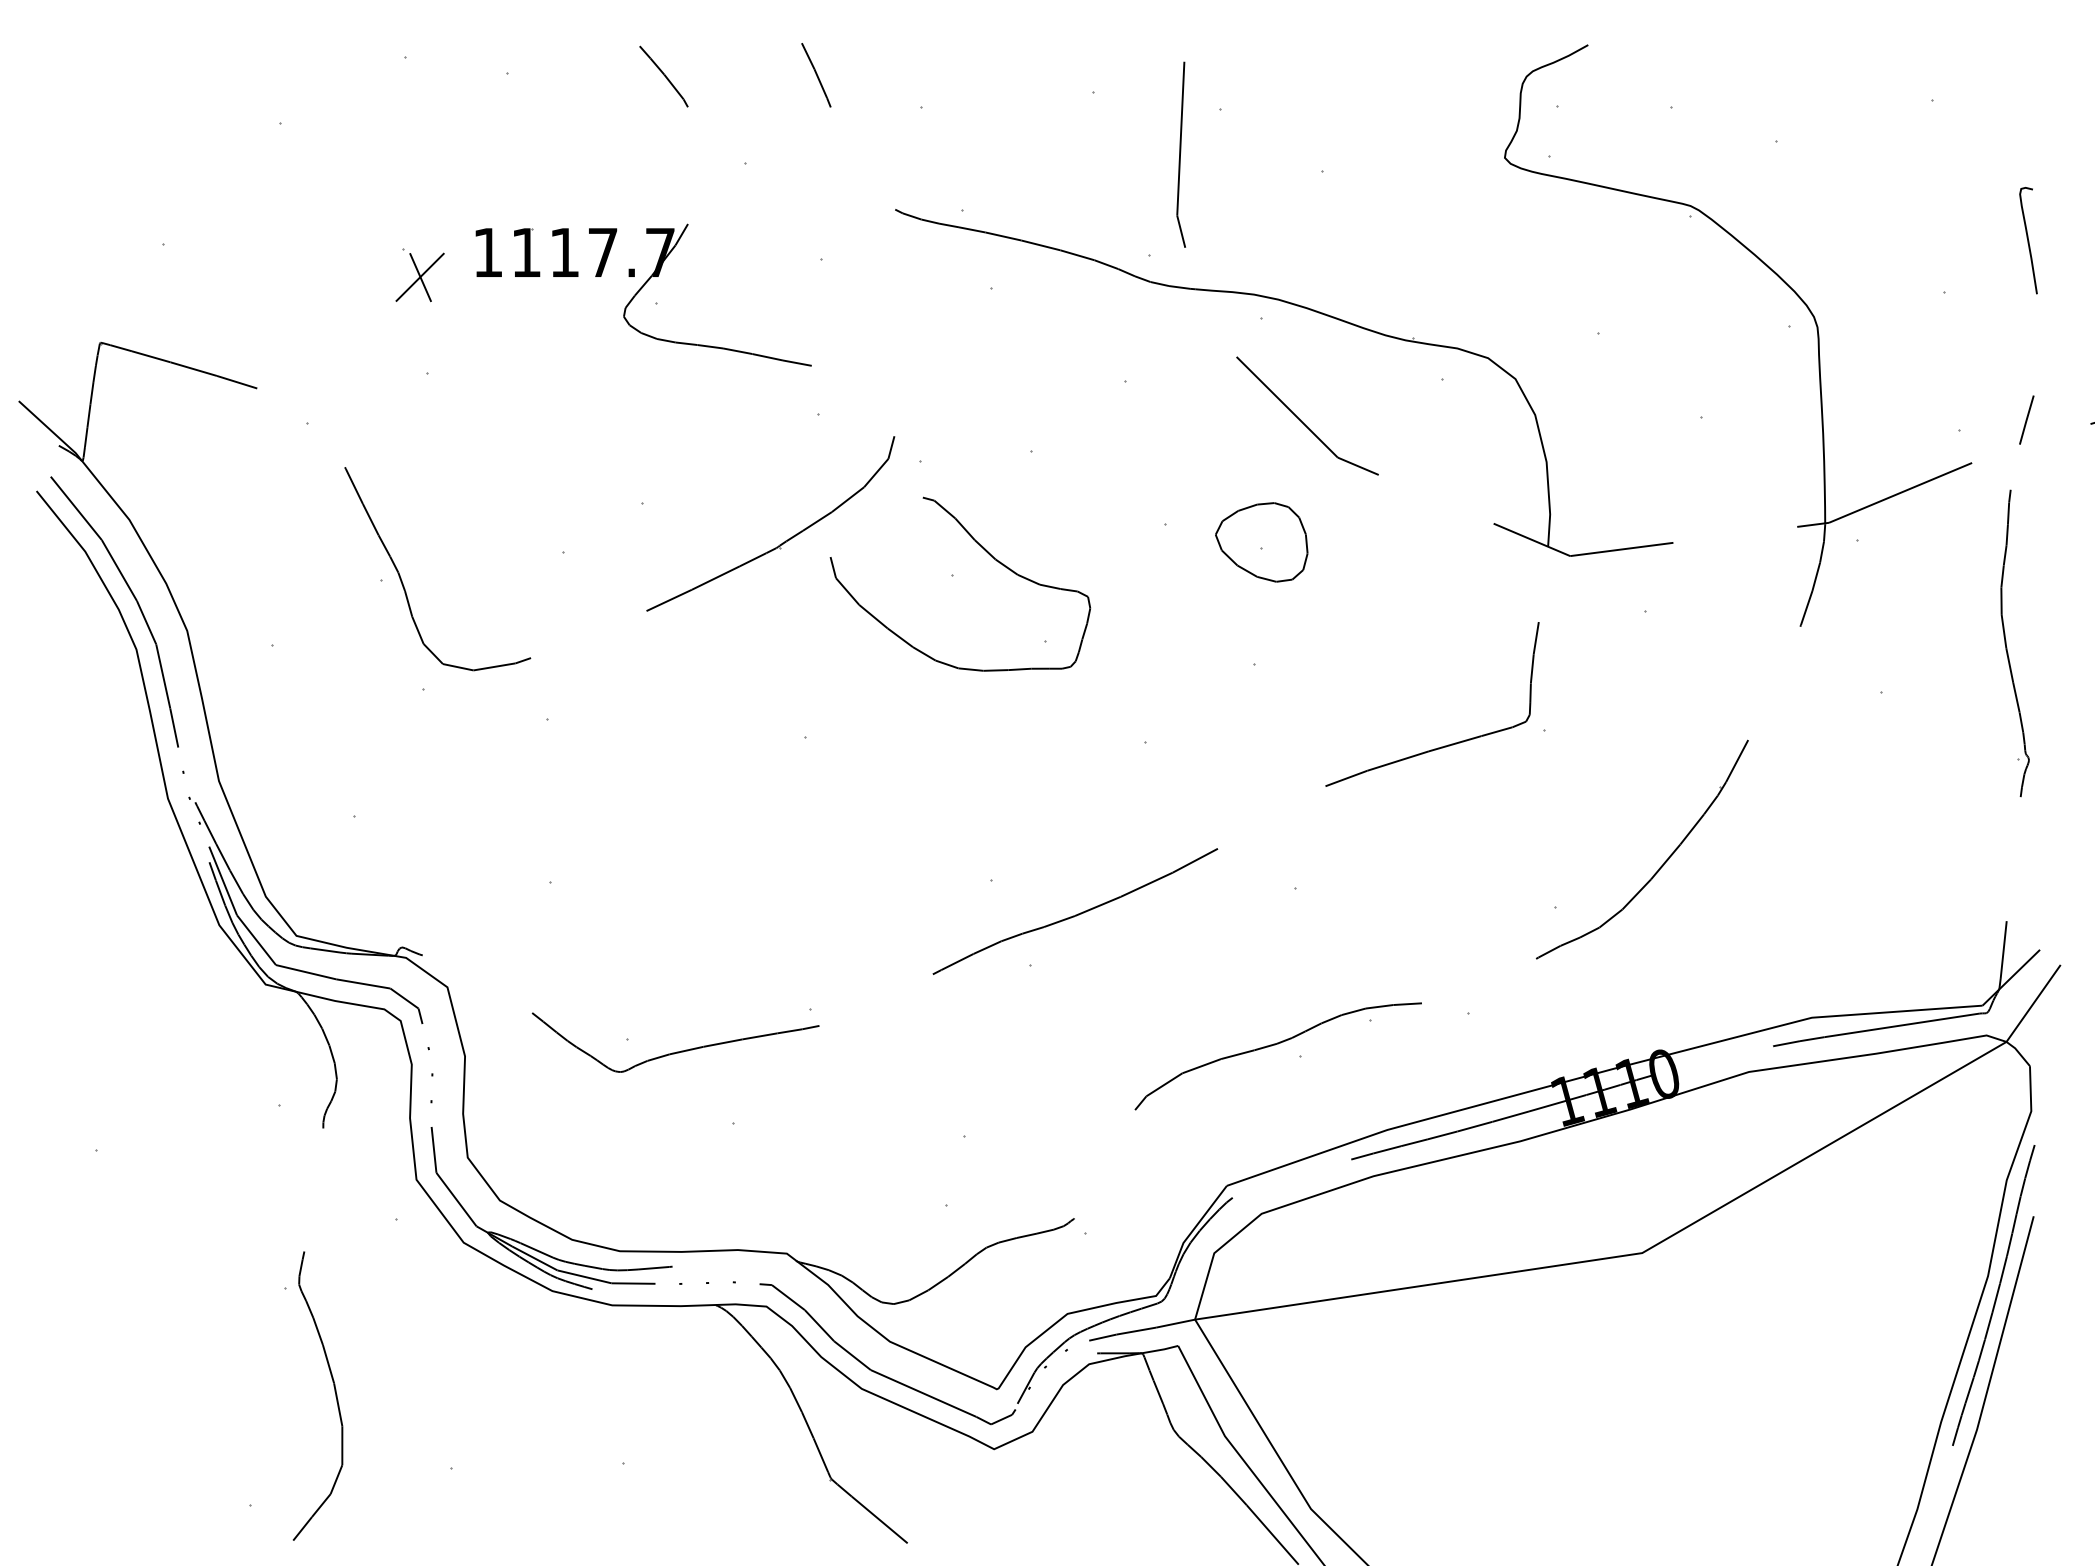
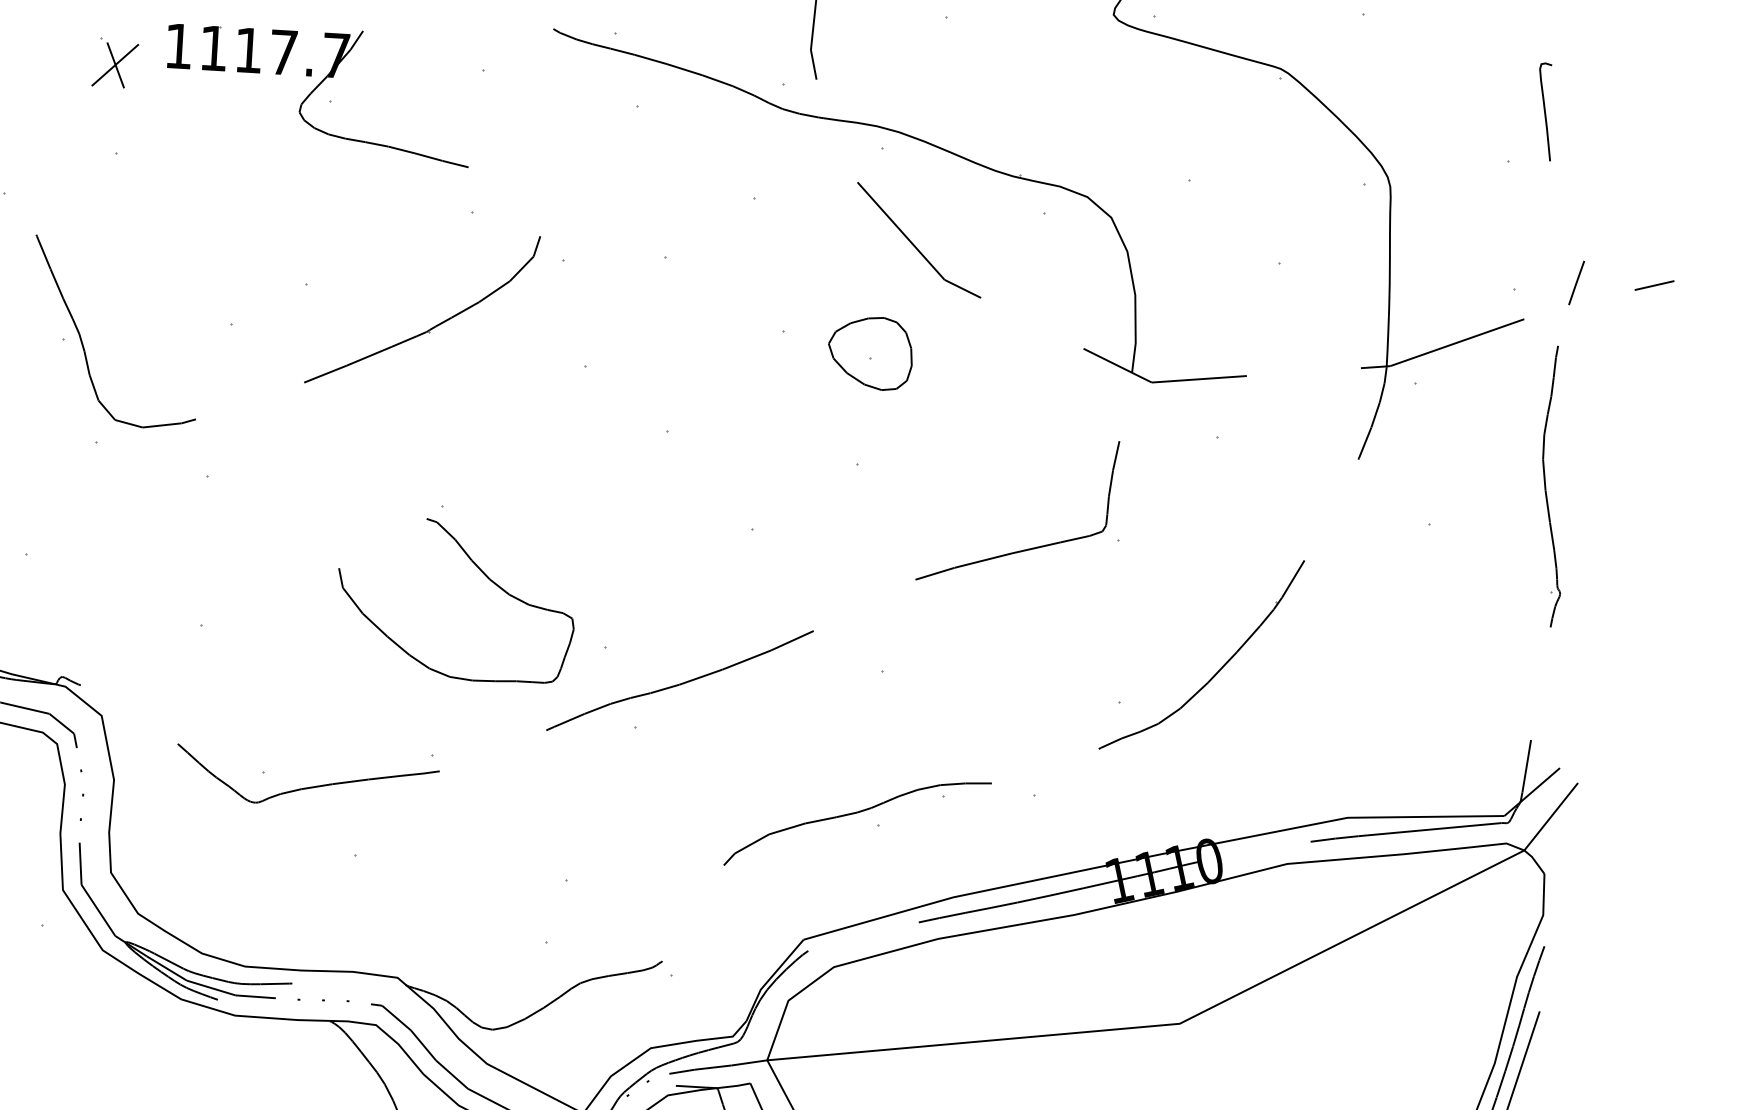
curve: (2028, 240) -> (1545, 111), moved
part: (988, 554) -> (483, 574), moved

